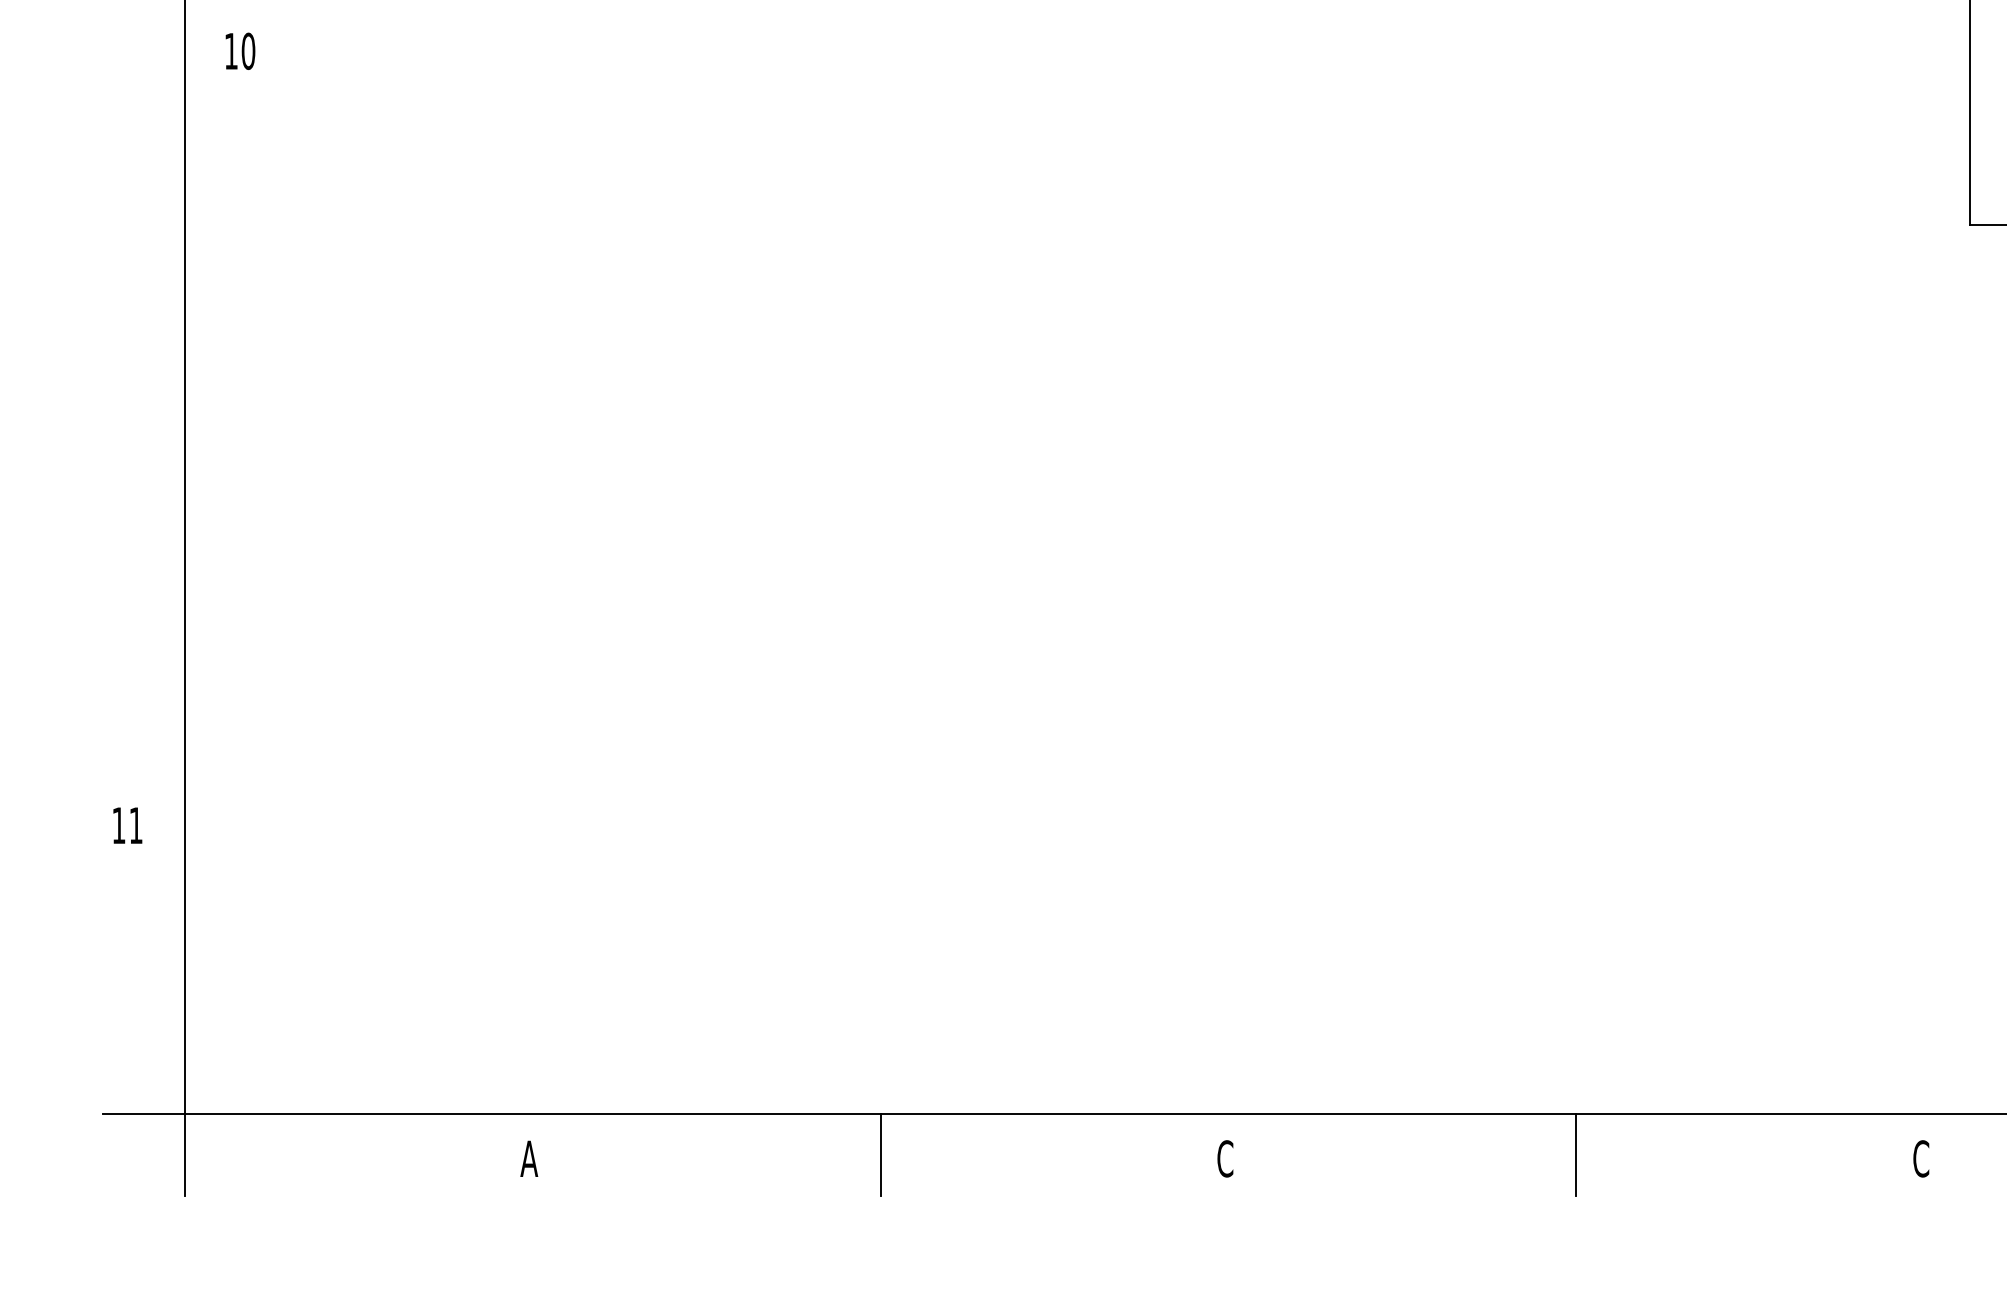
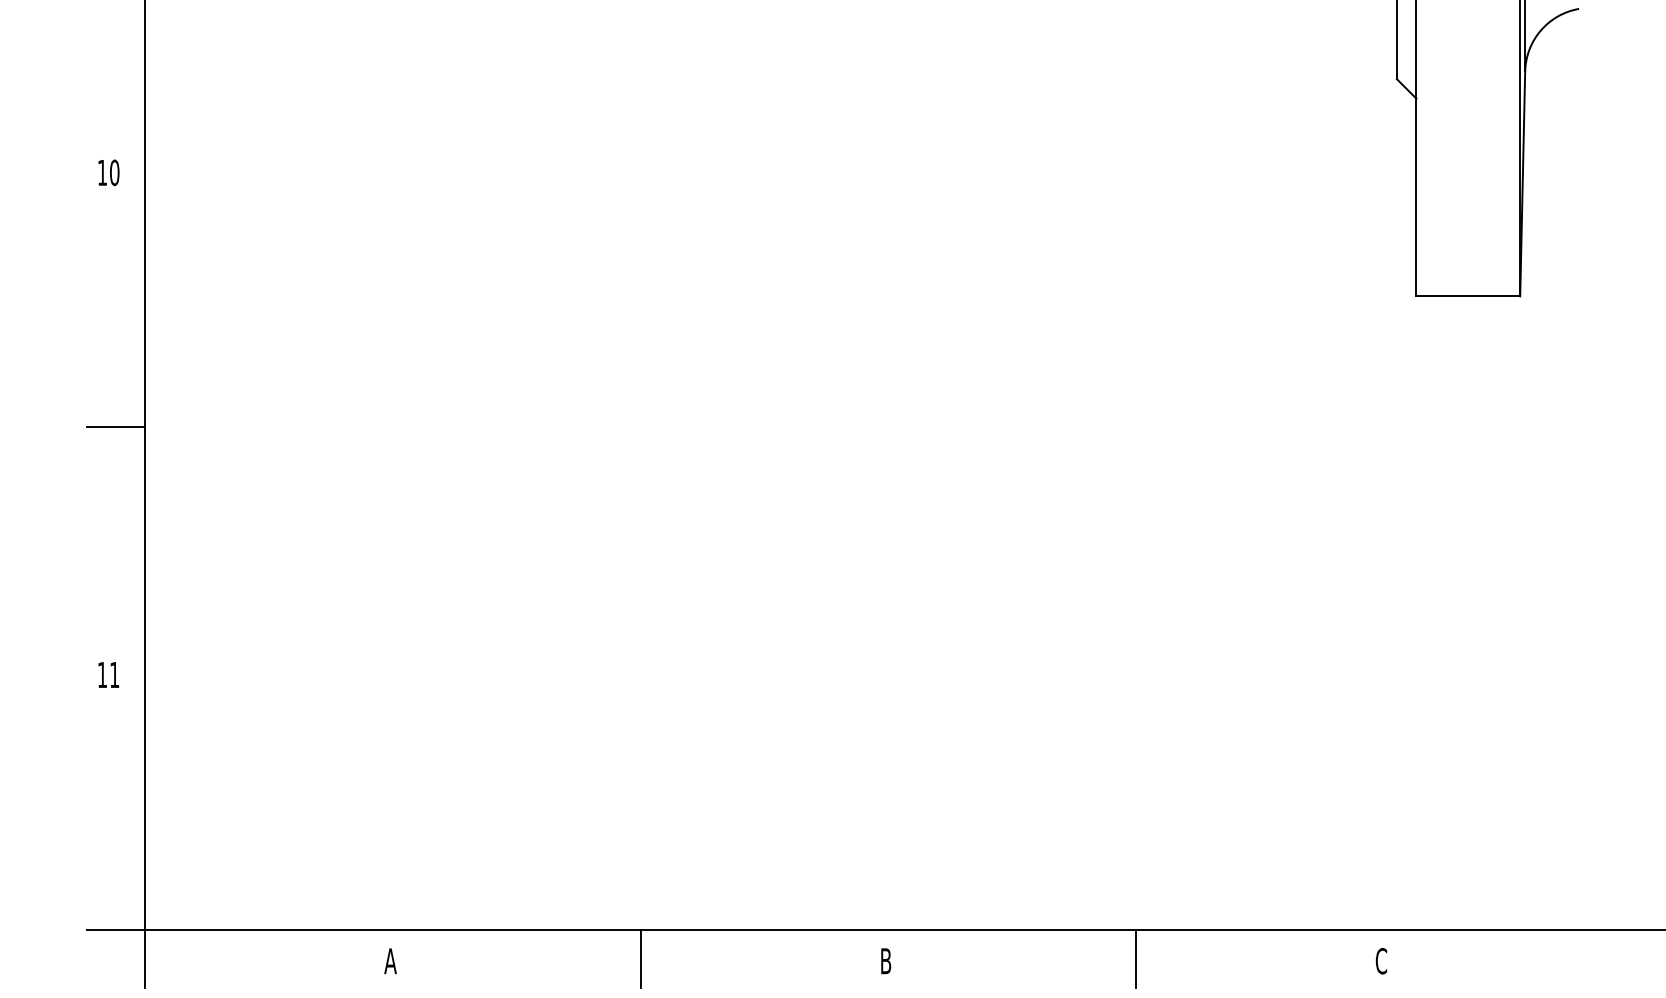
text: (239, 50) -> (108, 172), moved
line: (142, 409) -> (115, 427), added
text: (127, 824) -> (108, 674), moved
text: (1224, 1159) -> (885, 961), C -> B

